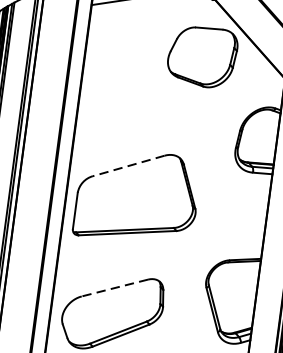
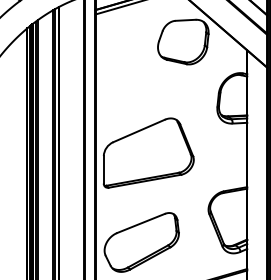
line: (127, 166) -> (138, 131), dashed -> solid
line: (115, 288) -> (141, 223), dashed -> solid

